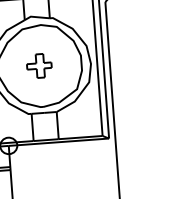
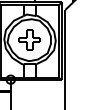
part: (39, 64) -> (29, 39), size x1.67

